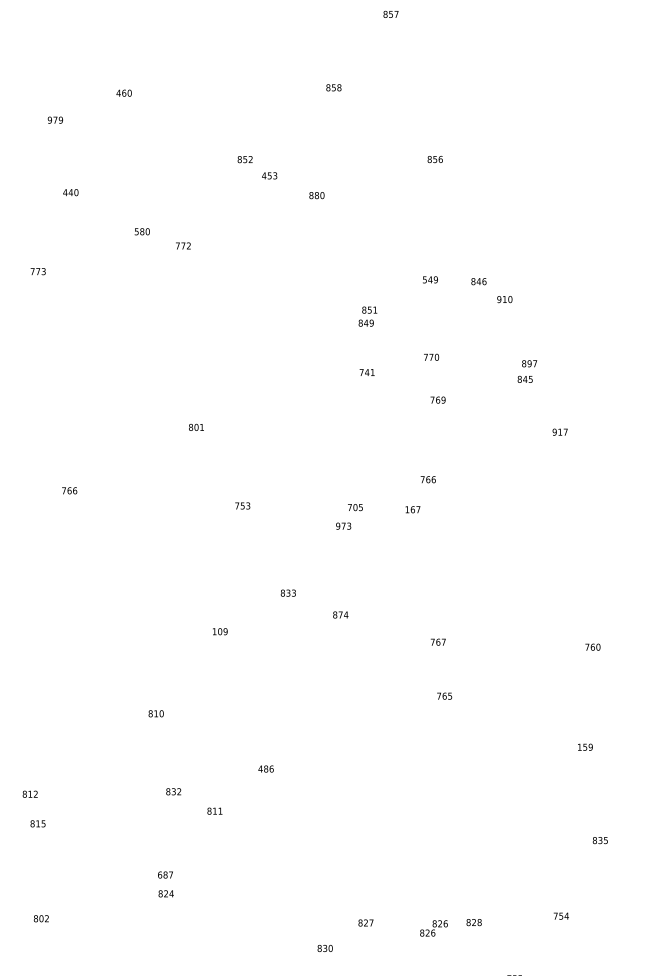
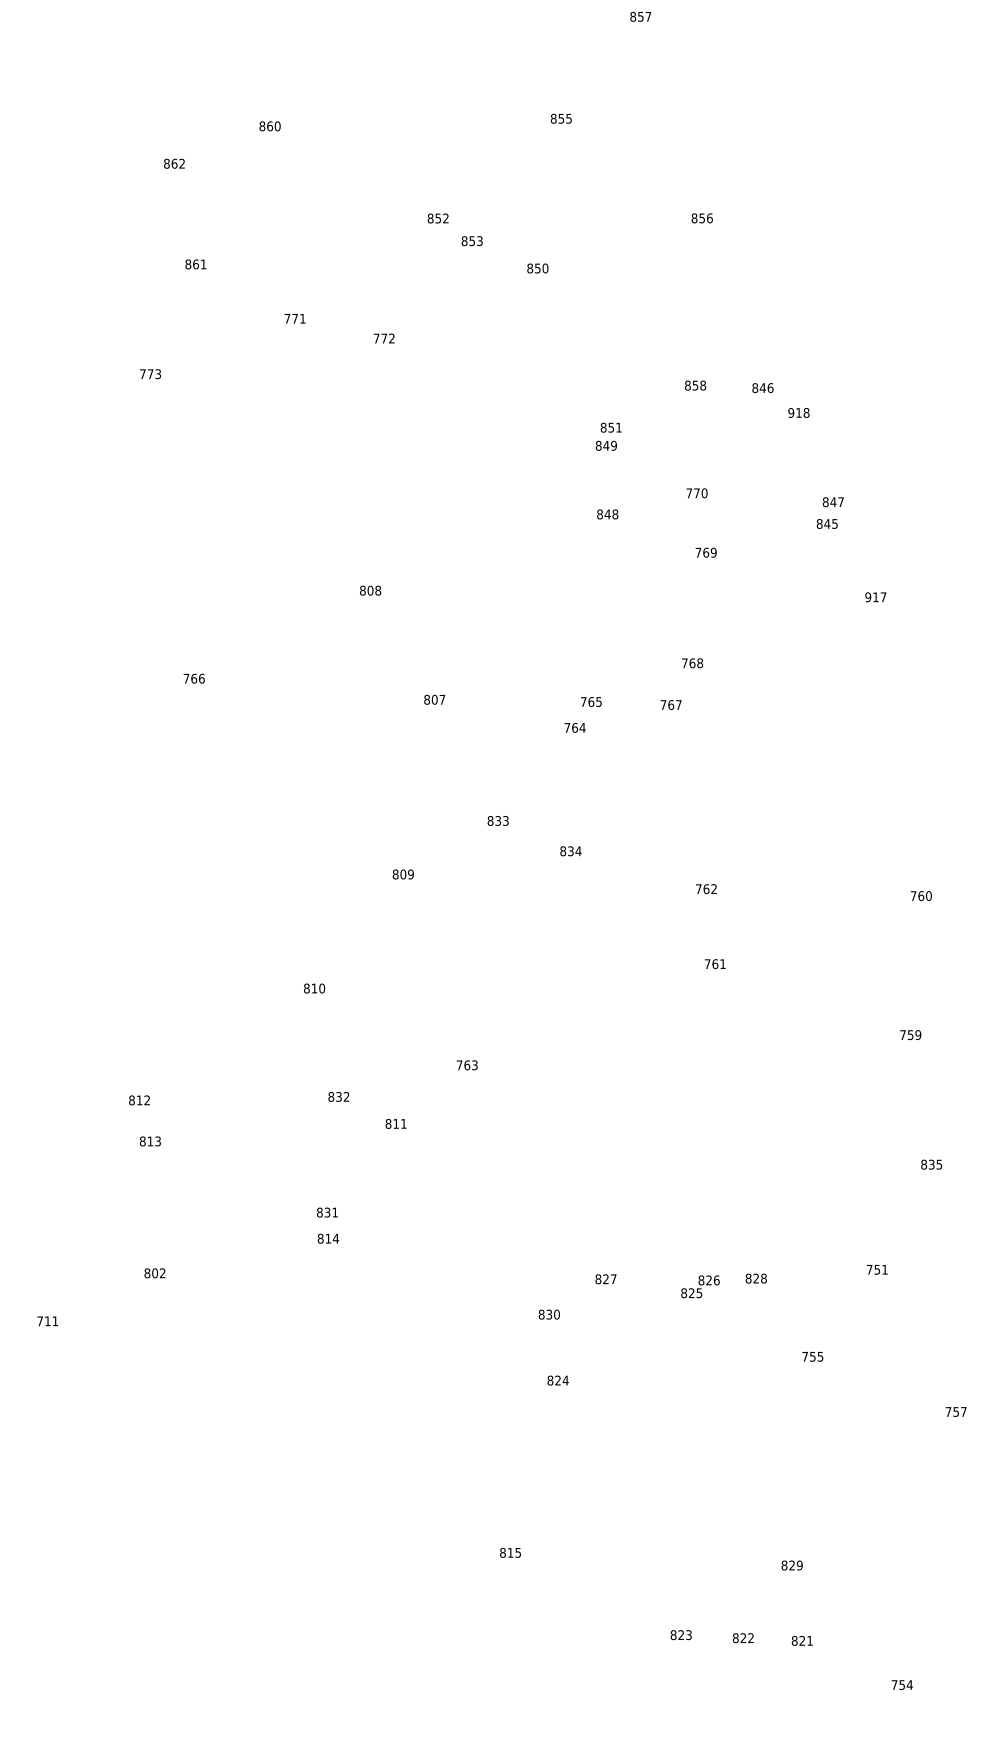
text: (339, 87) -> (568, 118), 858 -> 855
text: (118, 93) -> (262, 126), 460 -> 860
text: (55, 120) -> (174, 163), 979 -> 862
text: (264, 176) -> (464, 241), 453 -> 853
text: (70, 192) -> (195, 264), 440 -> 861
text: (316, 195) -> (537, 268), 880 -> 850
text: (141, 231) -> (294, 318), 580 -> 771
text: (182, 245) -> (383, 338), moved
text: (430, 279) -> (695, 385), 549 -> 858
text: (510, 299) -> (806, 412), 910 -> 918
text: (529, 363) -> (833, 502), 897 -> 847
text: (367, 372) -> (607, 514), 741 -> 848
text: (202, 427) -> (378, 590), 801 -> 808
text: (434, 479) -> (700, 662), 766 -> 768
text: (242, 505) -> (434, 699), 753 -> 807
text: (355, 507) -> (591, 701), 705 -> 765
text: (407, 509) -> (663, 704), 167 -> 767
text: (343, 525) -> (574, 727), 973 -> 764
text: (340, 615) -> (570, 851), 874 -> 834
text: (214, 631) -> (395, 874), 109 -> 809
text: (443, 641) -> (713, 888), 767 -> 762
text: (449, 696) -> (722, 964), 765 -> 761
text: (579, 746) -> (902, 1034), 159 -> 759
text: (265, 769) -> (466, 1065), 486 -> 763
text: (43, 823) -> (157, 1140), 815 -> 813
text: (165, 874) -> (327, 1212), 687 -> 831
text: (165, 893) -> (327, 1238), 824 -> 814
text: (566, 915) -> (884, 1269), 754 -> 751
text: (433, 933) -> (699, 1293), 826 -> 825

